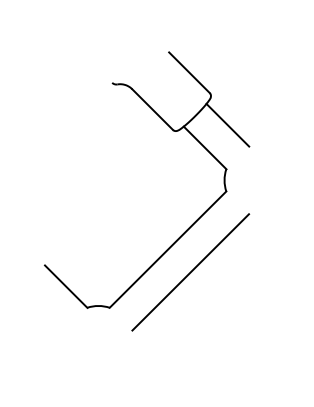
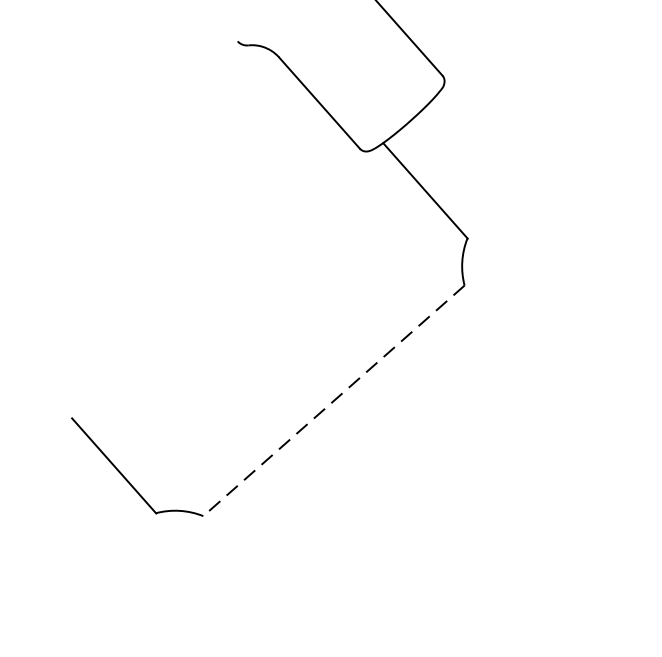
line: (227, 124) -> (475, 144), removed
line: (167, 249) -> (332, 400), solid -> dashed
line: (190, 272) -> (378, 452), removed

